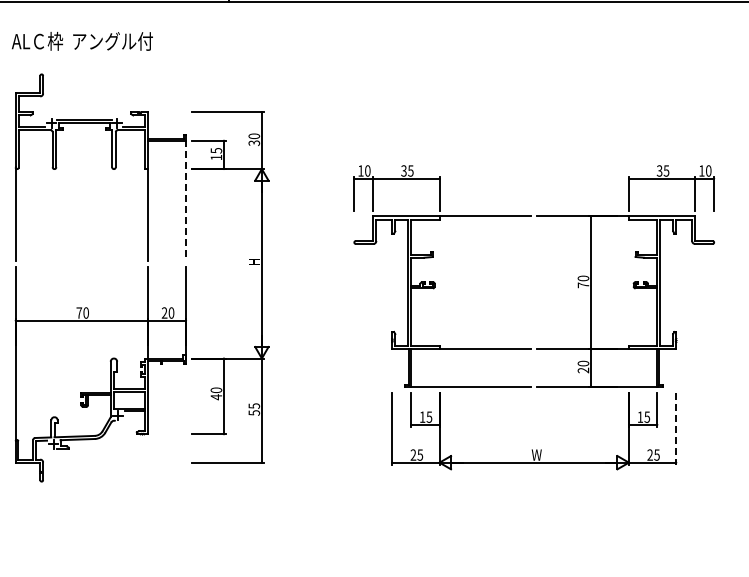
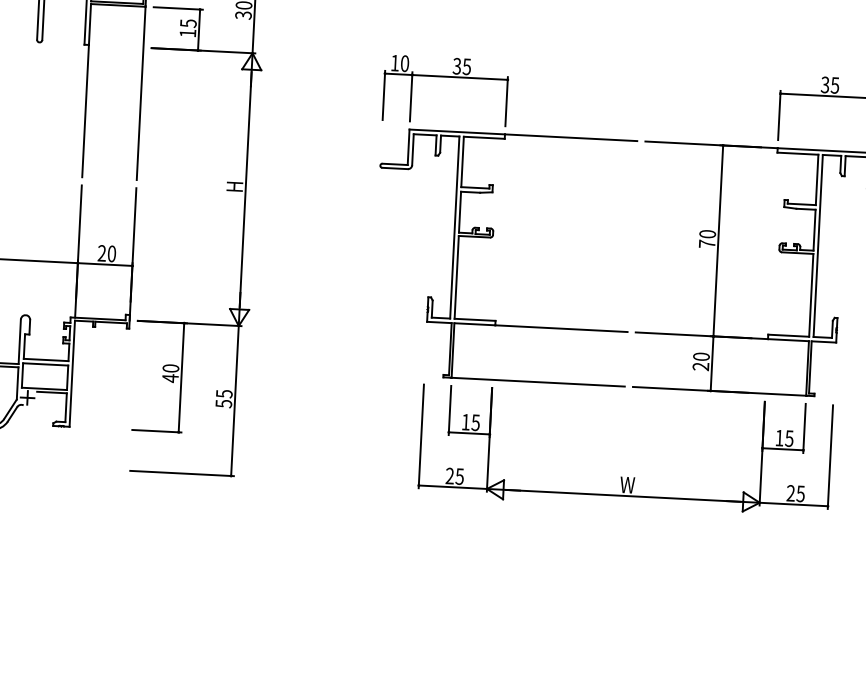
line: (186, 201) -> (141, 94), dashed -> solid
line: (676, 428) -> (830, 457), dashed -> solid

